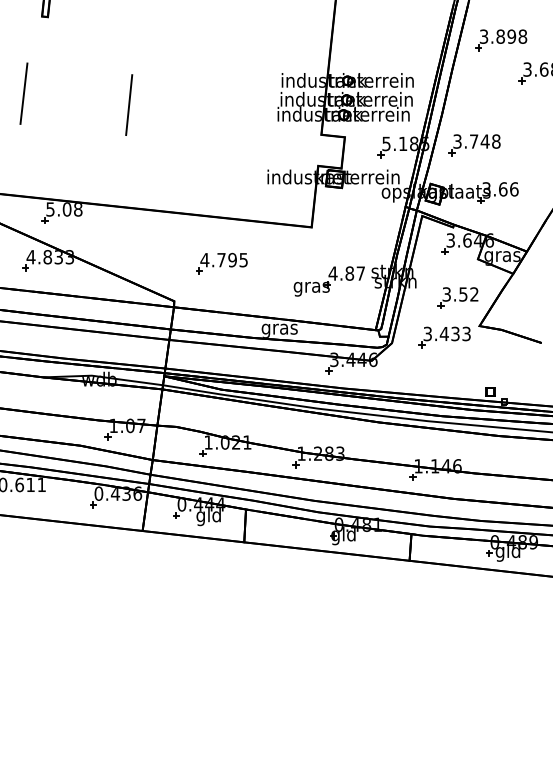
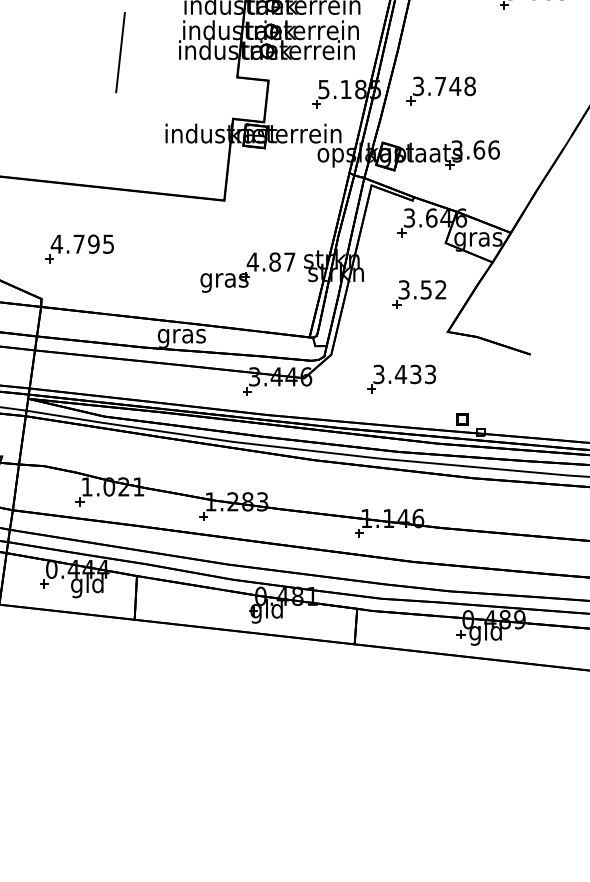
line: (233, 115) -> (120, 51), added
part: (221, 263) -> (79, 248), moved
part: (444, 337) -> (401, 379), moved

